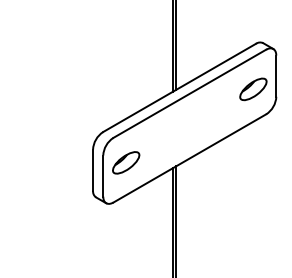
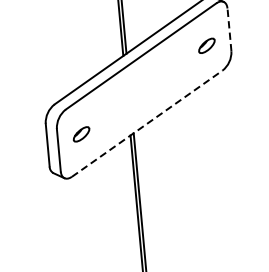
line: (276, 76) -> (229, 30), solid -> dashed
part: (253, 89) -> (206, 45), size x0.6
line: (190, 158) -> (147, 123), solid -> dashed
part: (126, 162) -> (81, 133), size x0.6

